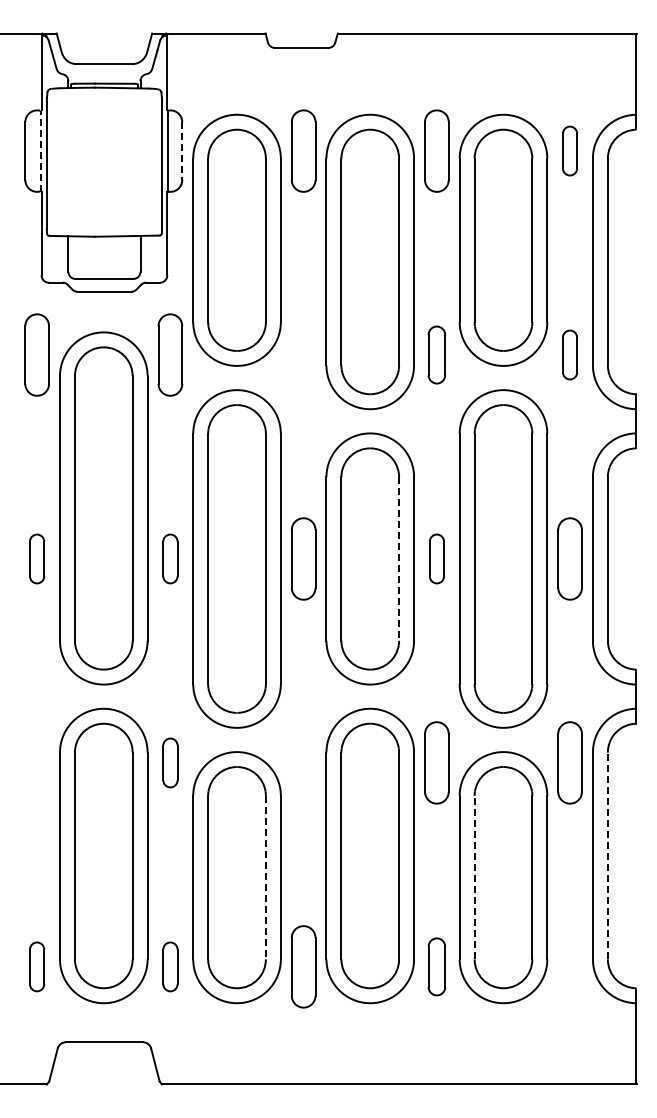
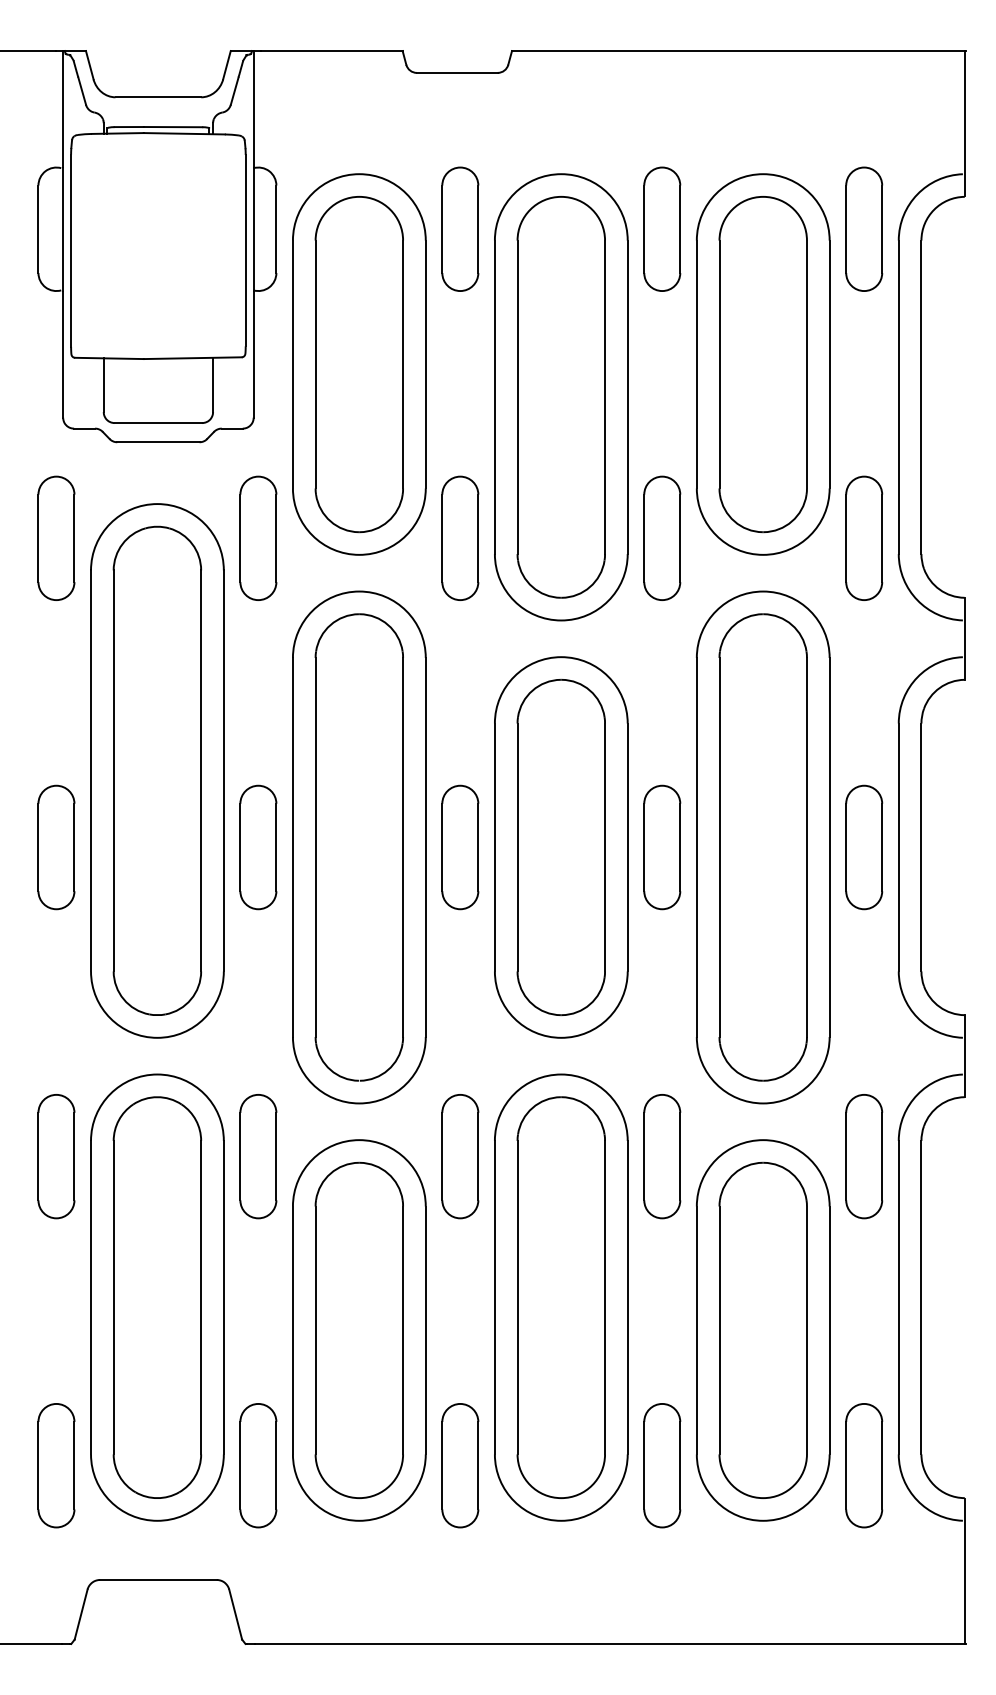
part: (569, 150) -> (863, 228), size x1.67
line: (41, 151) -> (62, 229), dashed -> solid
line: (182, 151) -> (276, 229), dashed -> solid
part: (303, 354) -> (460, 537), added
part: (436, 354) -> (661, 537), size x1.43
part: (569, 354) -> (863, 537), size x1.67
part: (36, 558) -> (55, 846), size x1.67
part: (170, 558) -> (258, 846), size x1.67
part: (436, 558) -> (661, 846), size x1.67
line: (399, 559) -> (605, 848), dashed -> solid
part: (36, 762) -> (55, 1155), added
part: (170, 762) -> (258, 1155), size x1.67
part: (303, 762) -> (460, 1155), added
line: (607, 855) -> (920, 1296), dashed -> solid
line: (265, 877) -> (402, 1330), dashed -> solid
line: (474, 877) -> (719, 1330), dashed -> solid
part: (36, 966) -> (55, 1465), size x1.67
part: (170, 966) -> (258, 1465), size x1.67
part: (436, 966) -> (661, 1465), size x1.43
part: (569, 966) -> (863, 1465), added

